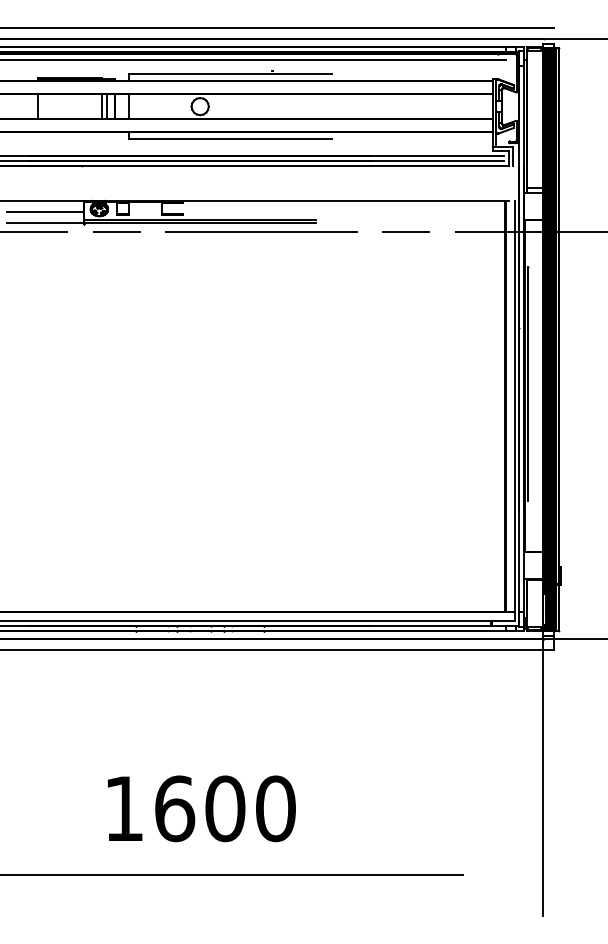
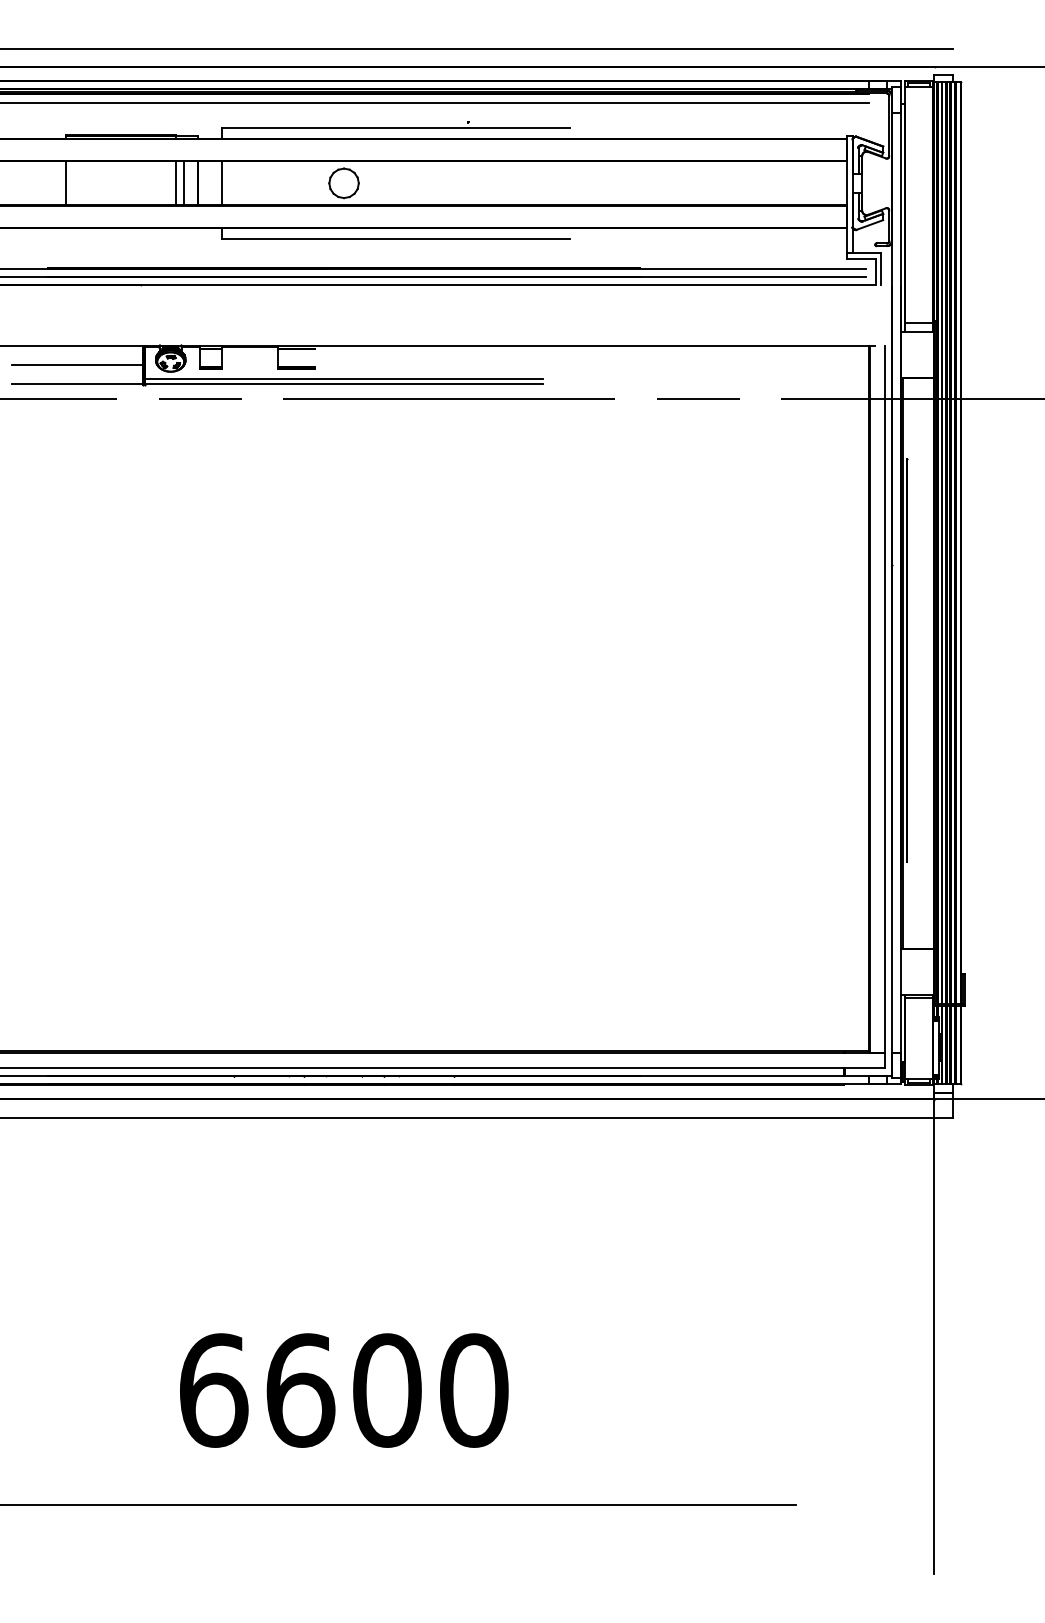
text: (124, 808) -> (213, 1389), 1600 -> 6600

